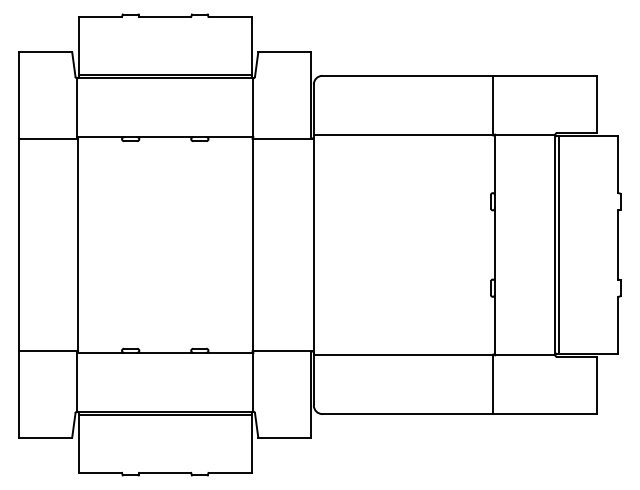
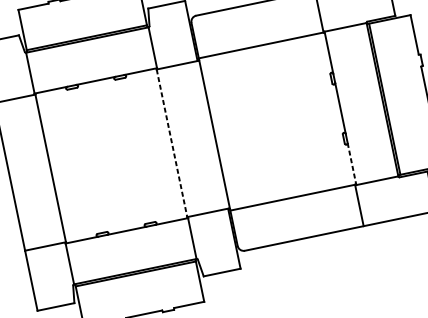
line: (252, 245) -> (172, 143), solid -> dashed
line: (494, 325) -> (351, 164), solid -> dashed

